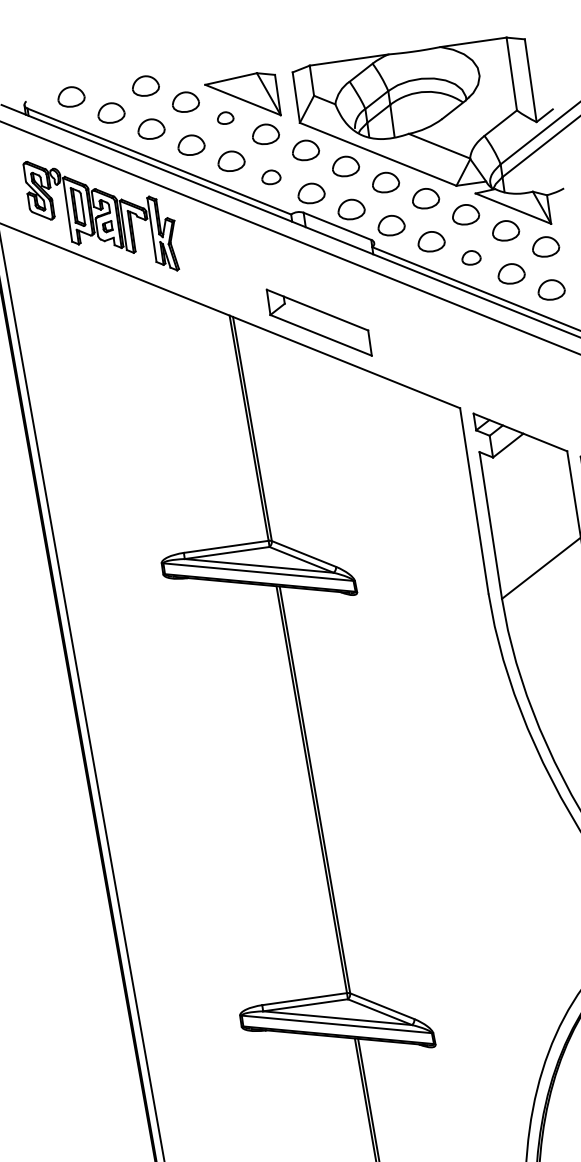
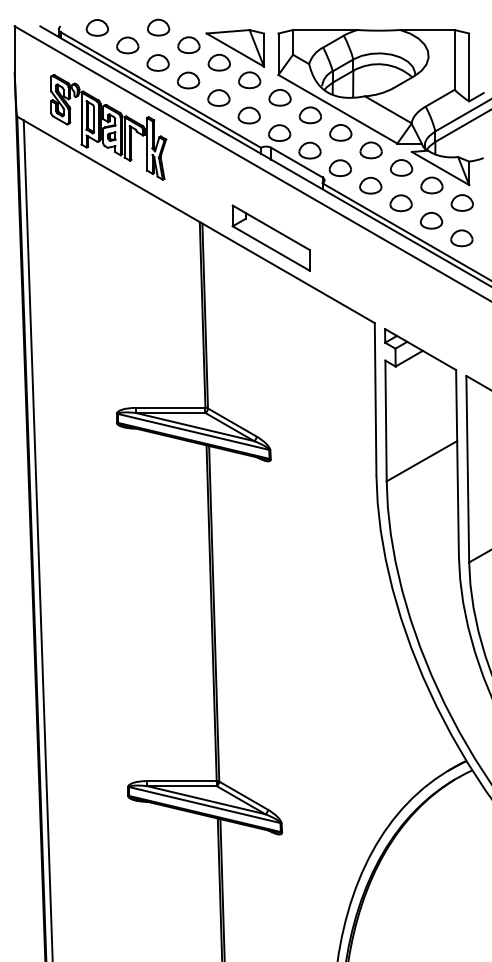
part: (224, 118) -> (218, 62), size x1.67
part: (270, 177) -> (248, 115), size x1.43
part: (470, 258) -> (400, 203), size x1.43

